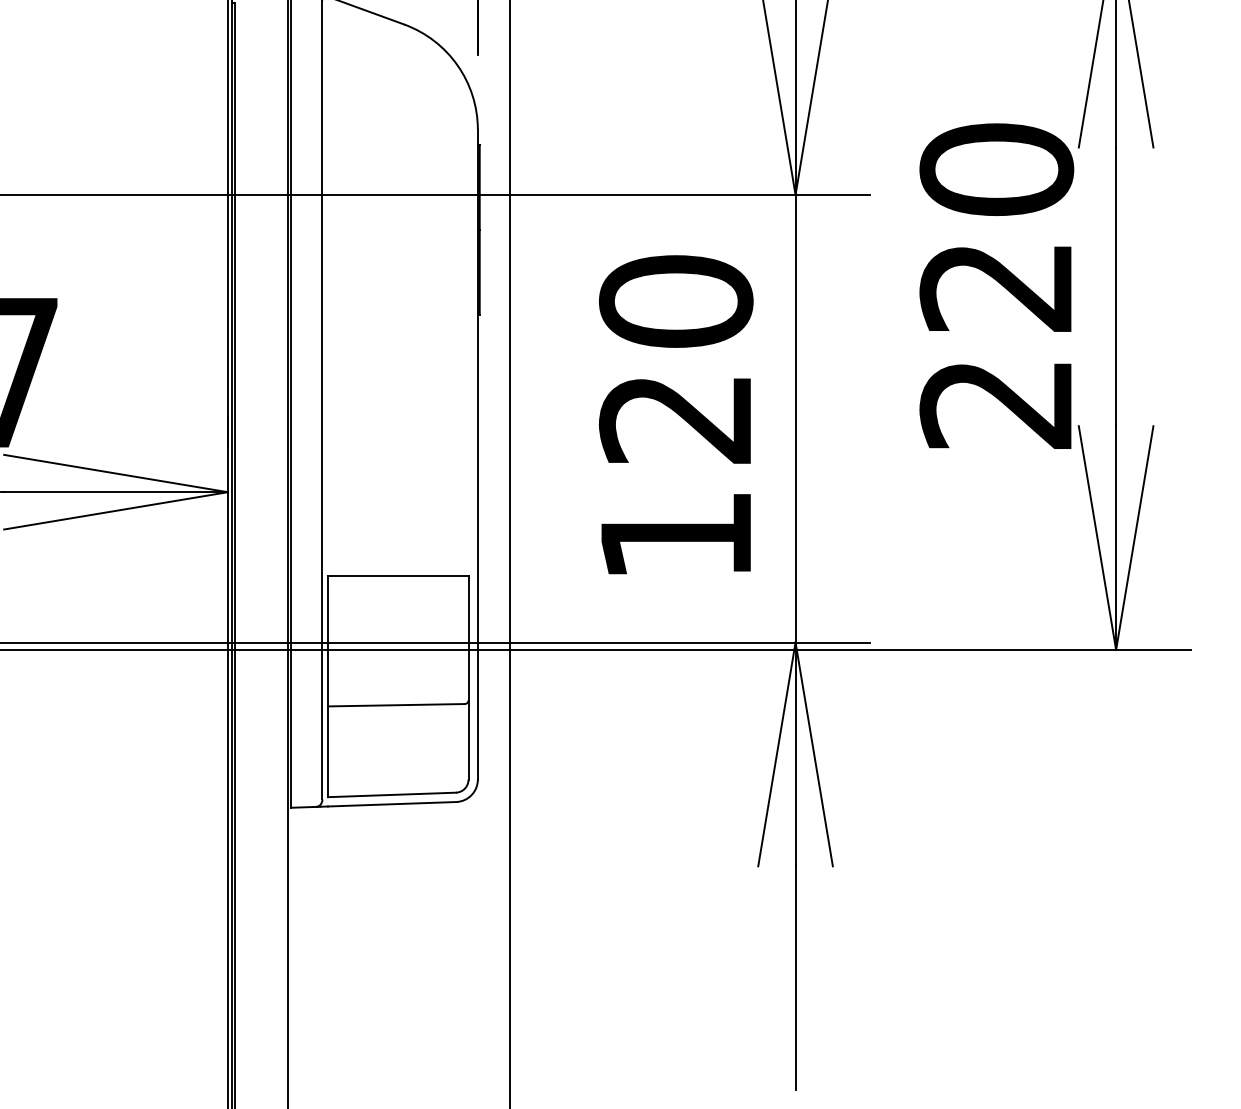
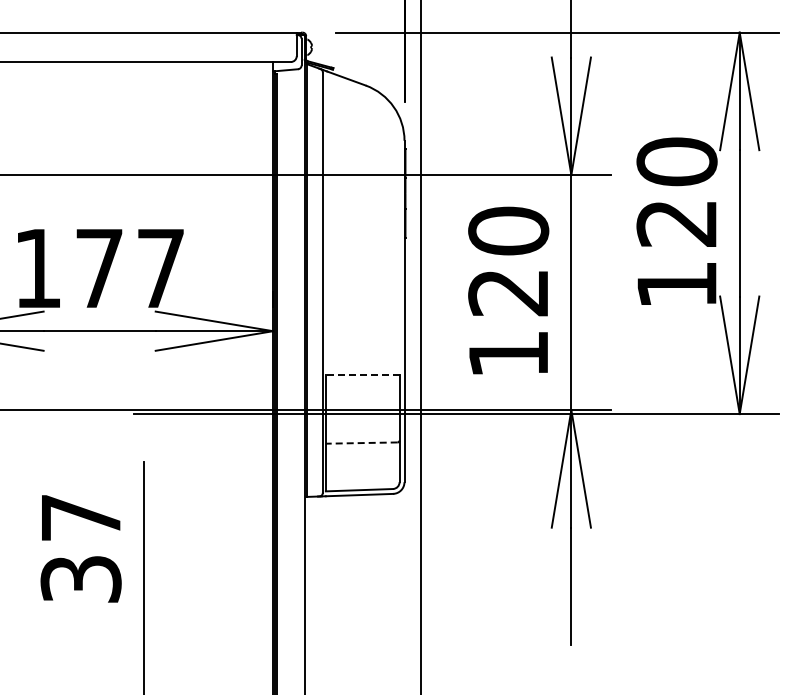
text: (995, 405) -> (676, 285), 220 -> 120
line: (397, 576) -> (362, 375), solid -> dashed
line: (395, 706) -> (361, 443), solid -> dashed

